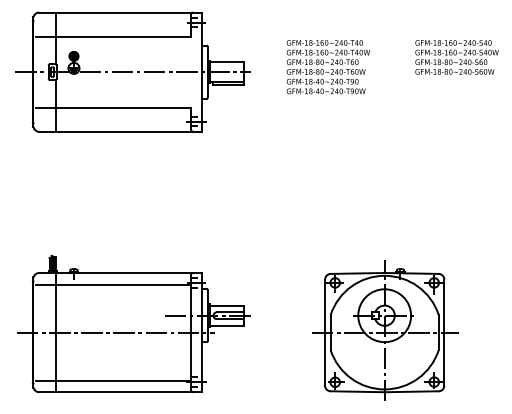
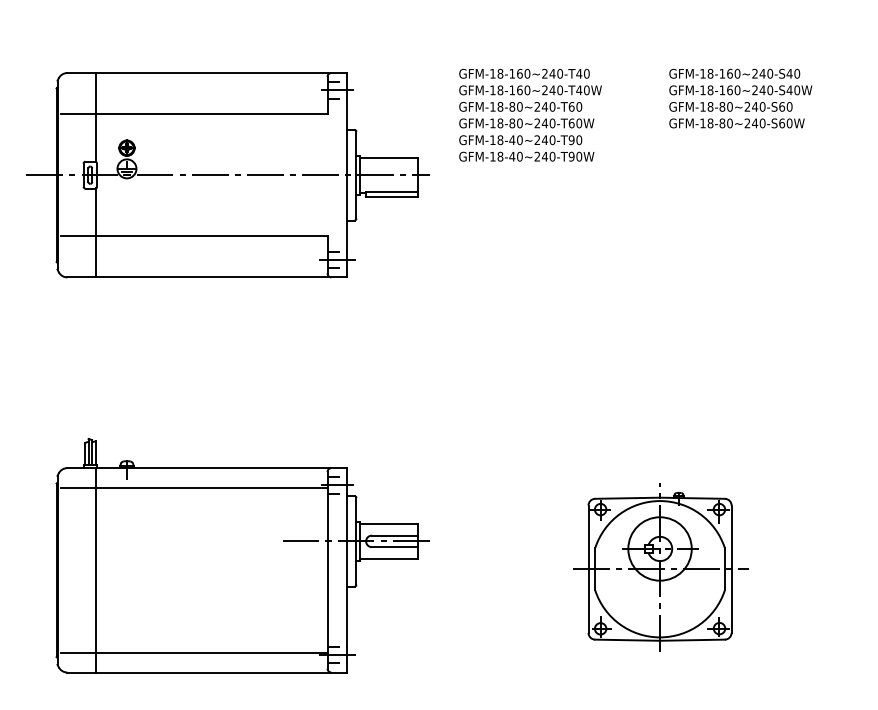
text: (456, 57) -> (739, 98), moved
text: (327, 67) -> (528, 115), moved
part: (132, 71) -> (227, 174), moved
part: (385, 330) -> (660, 566), size x0.7
line: (116, 332) -> (199, 570), removed

